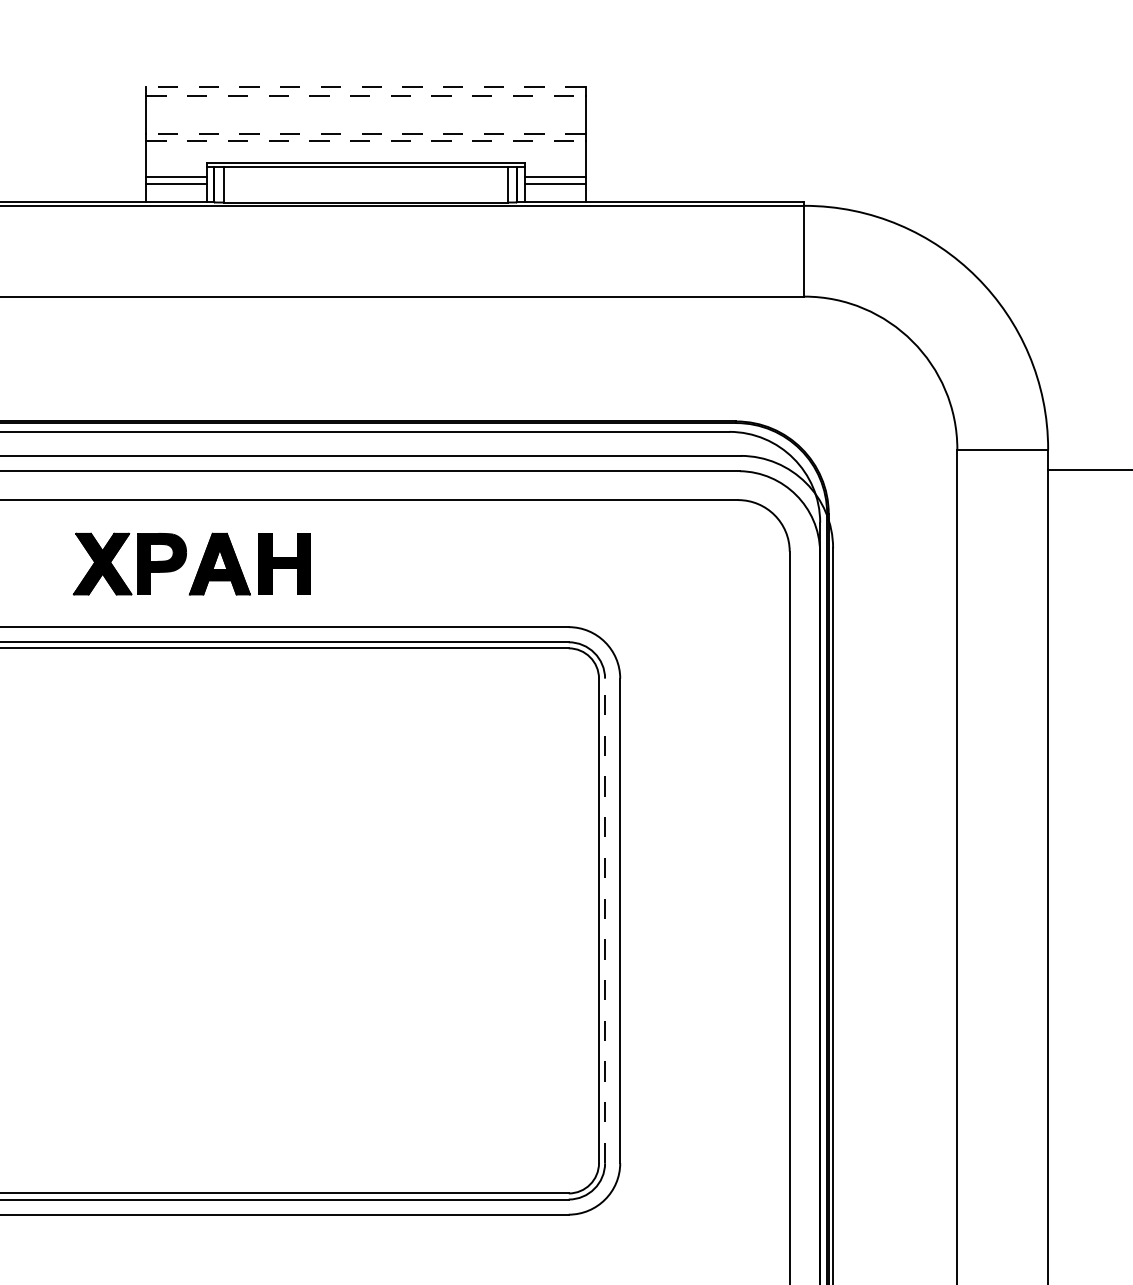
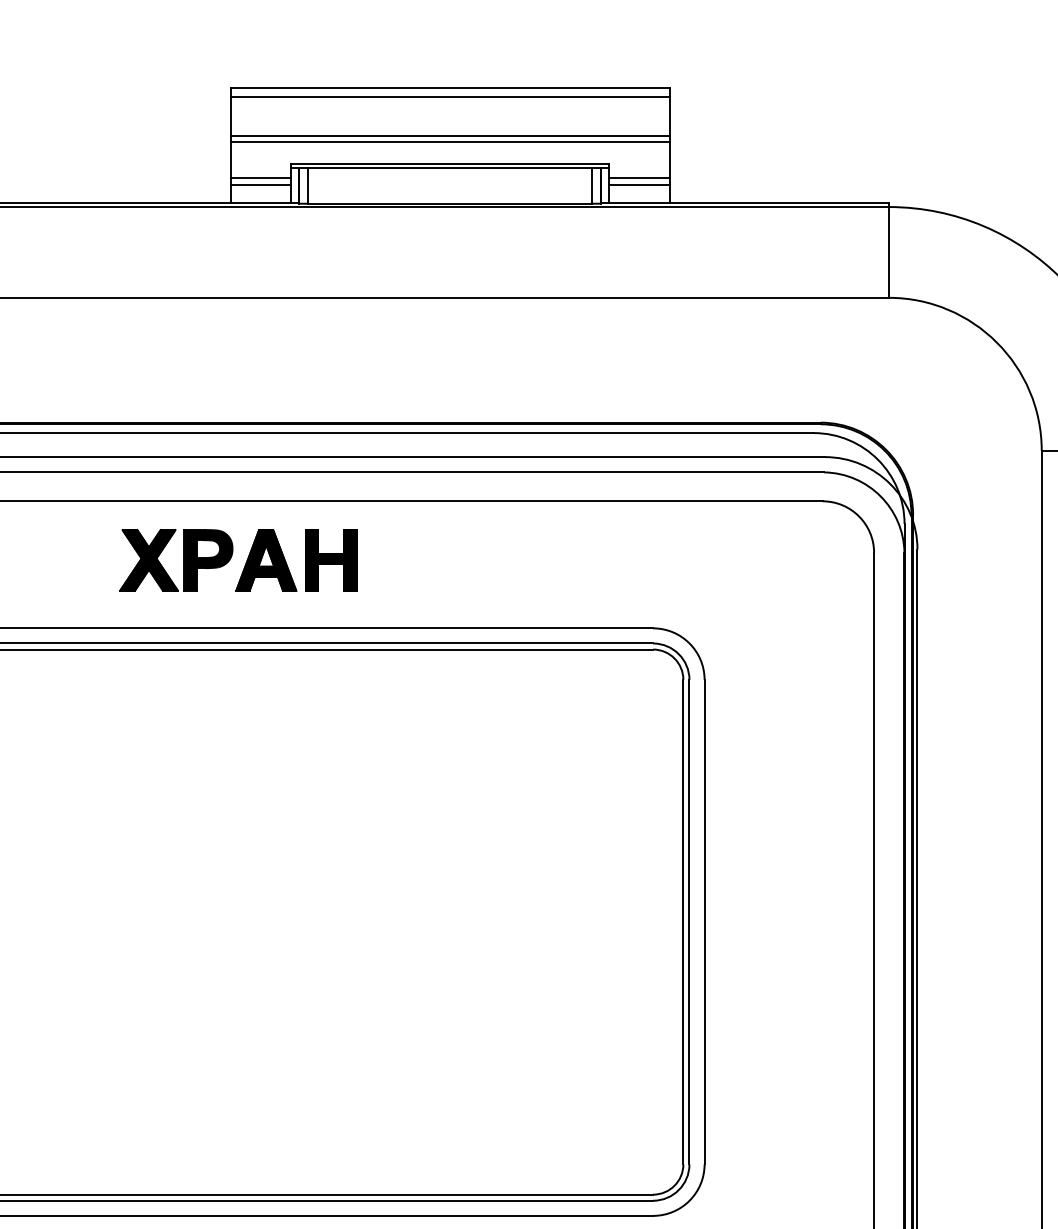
line: (365, 87) -> (449, 88), dashed -> solid
line: (365, 96) -> (449, 97), dashed -> solid
line: (365, 134) -> (449, 135), dashed -> solid
line: (365, 141) -> (449, 142), dashed -> solid
part: (185, 561) -> (231, 557), moved
line: (605, 920) -> (689, 921), dashed -> solid

